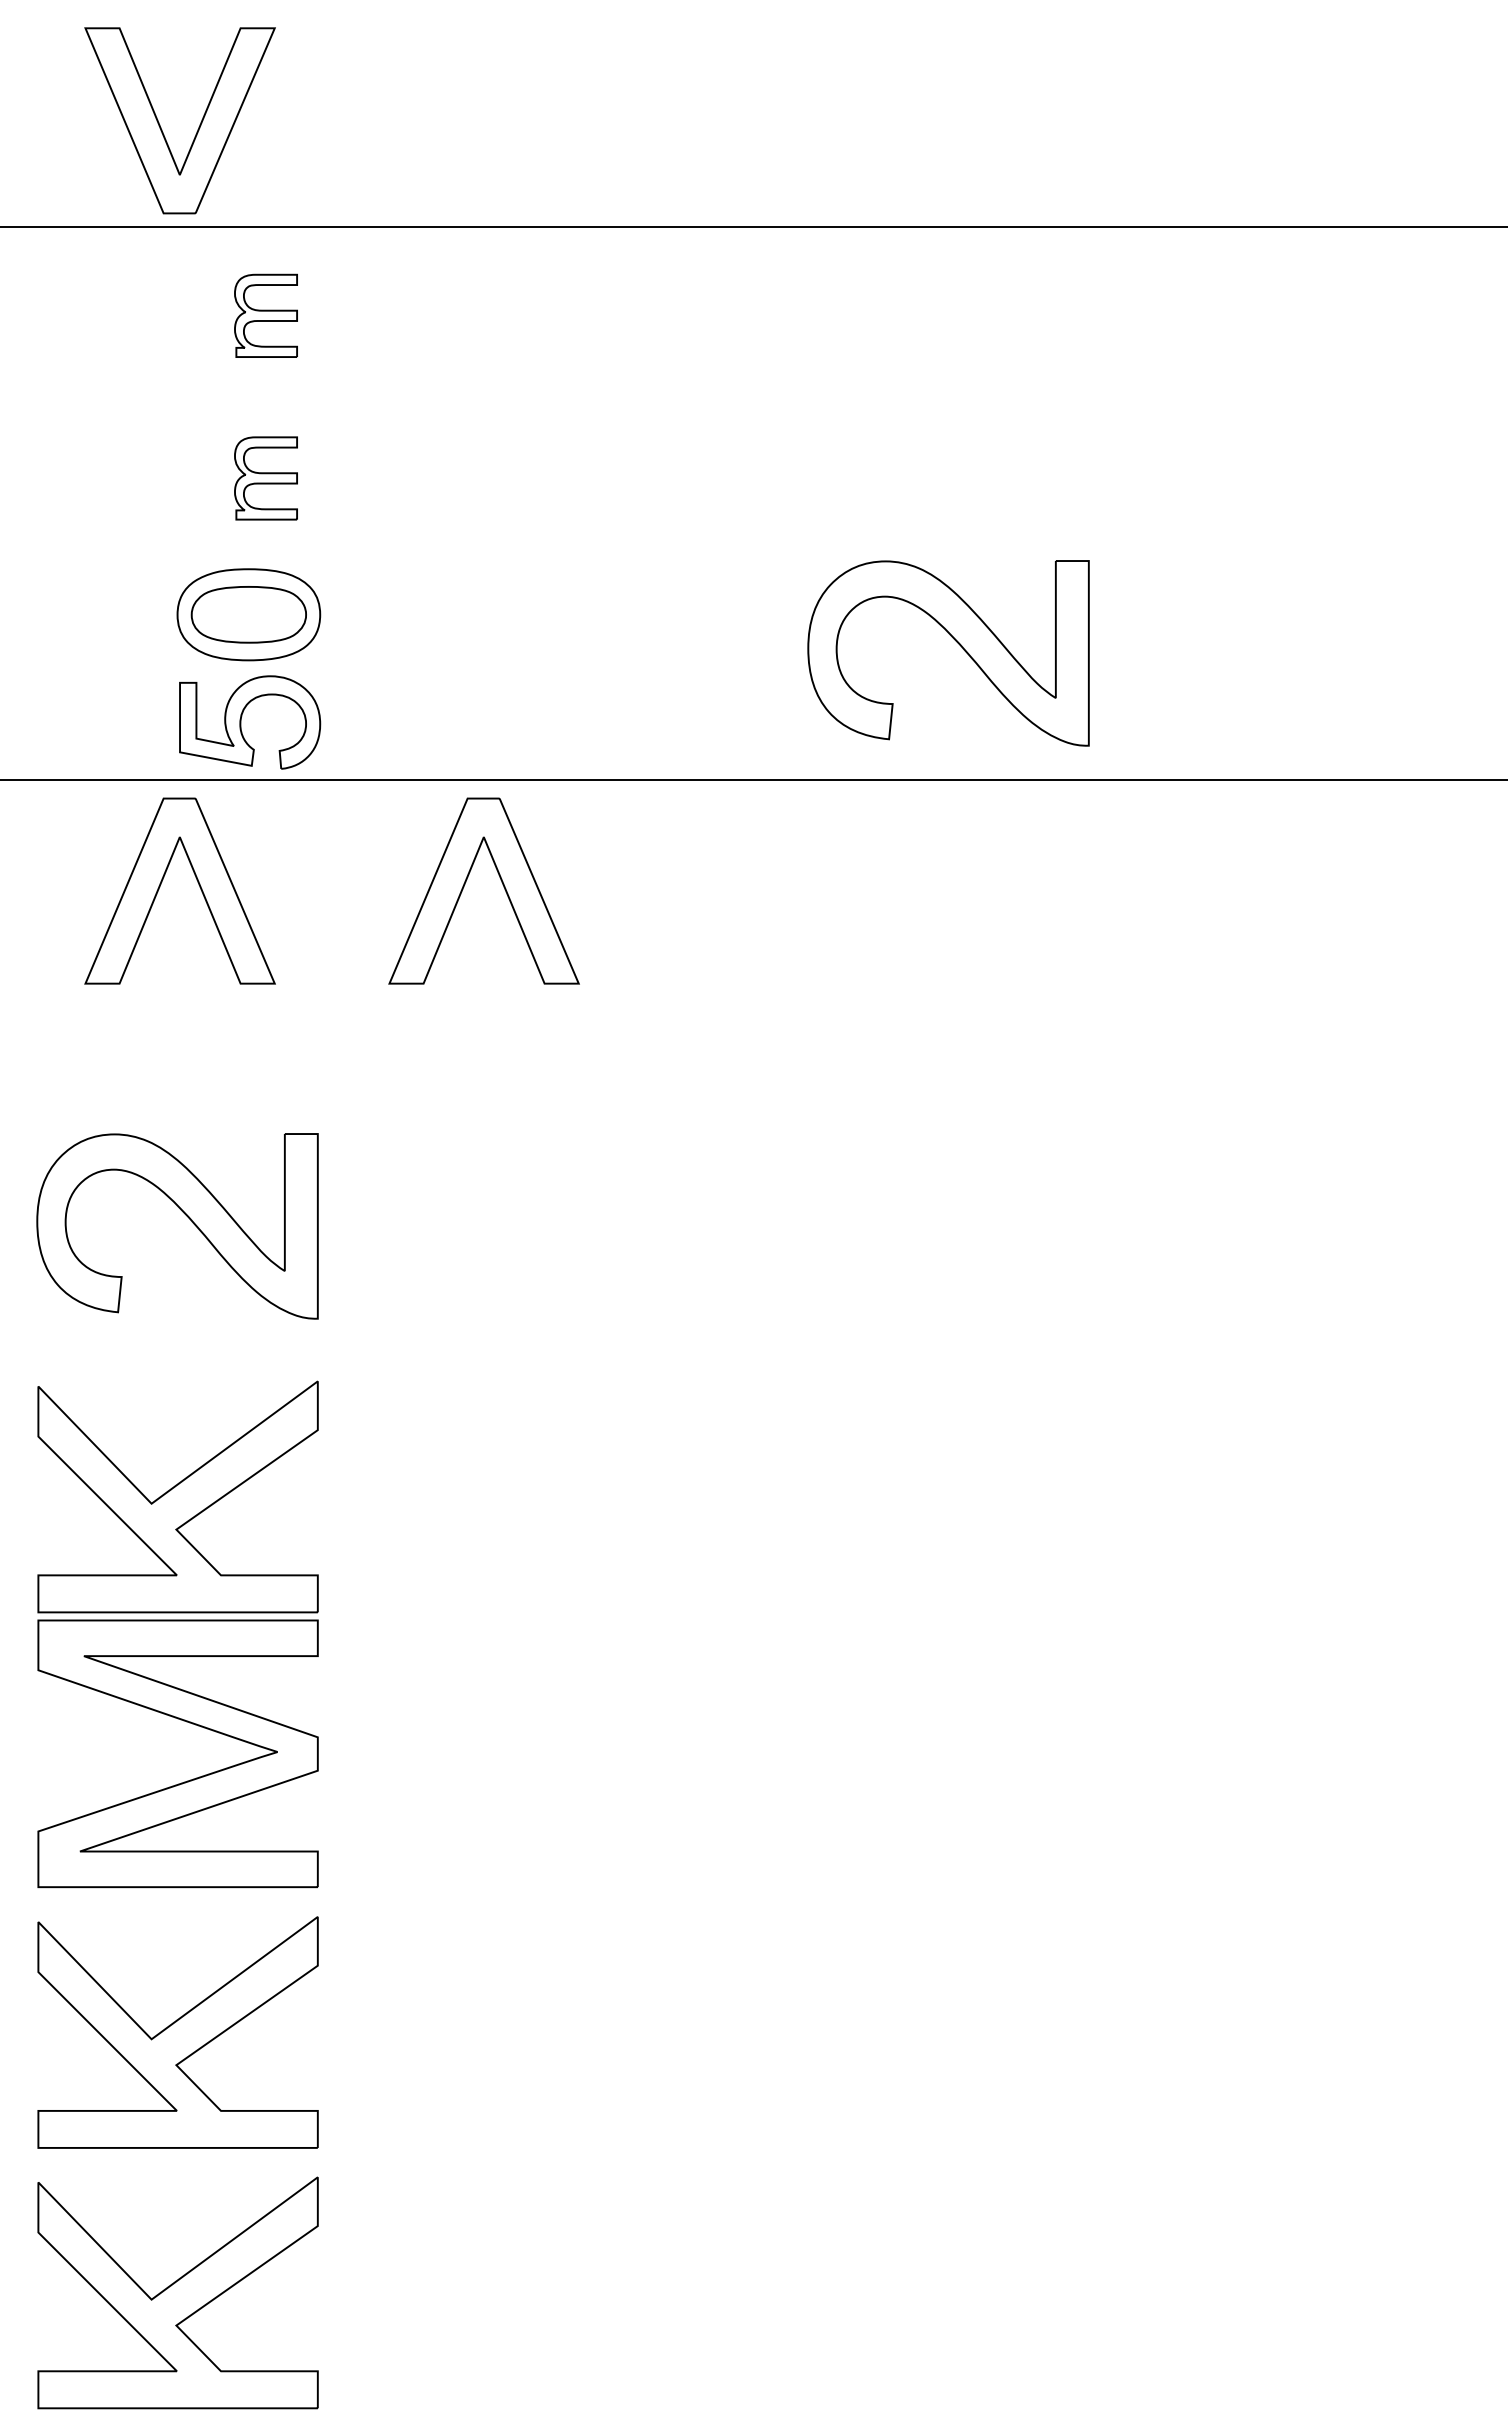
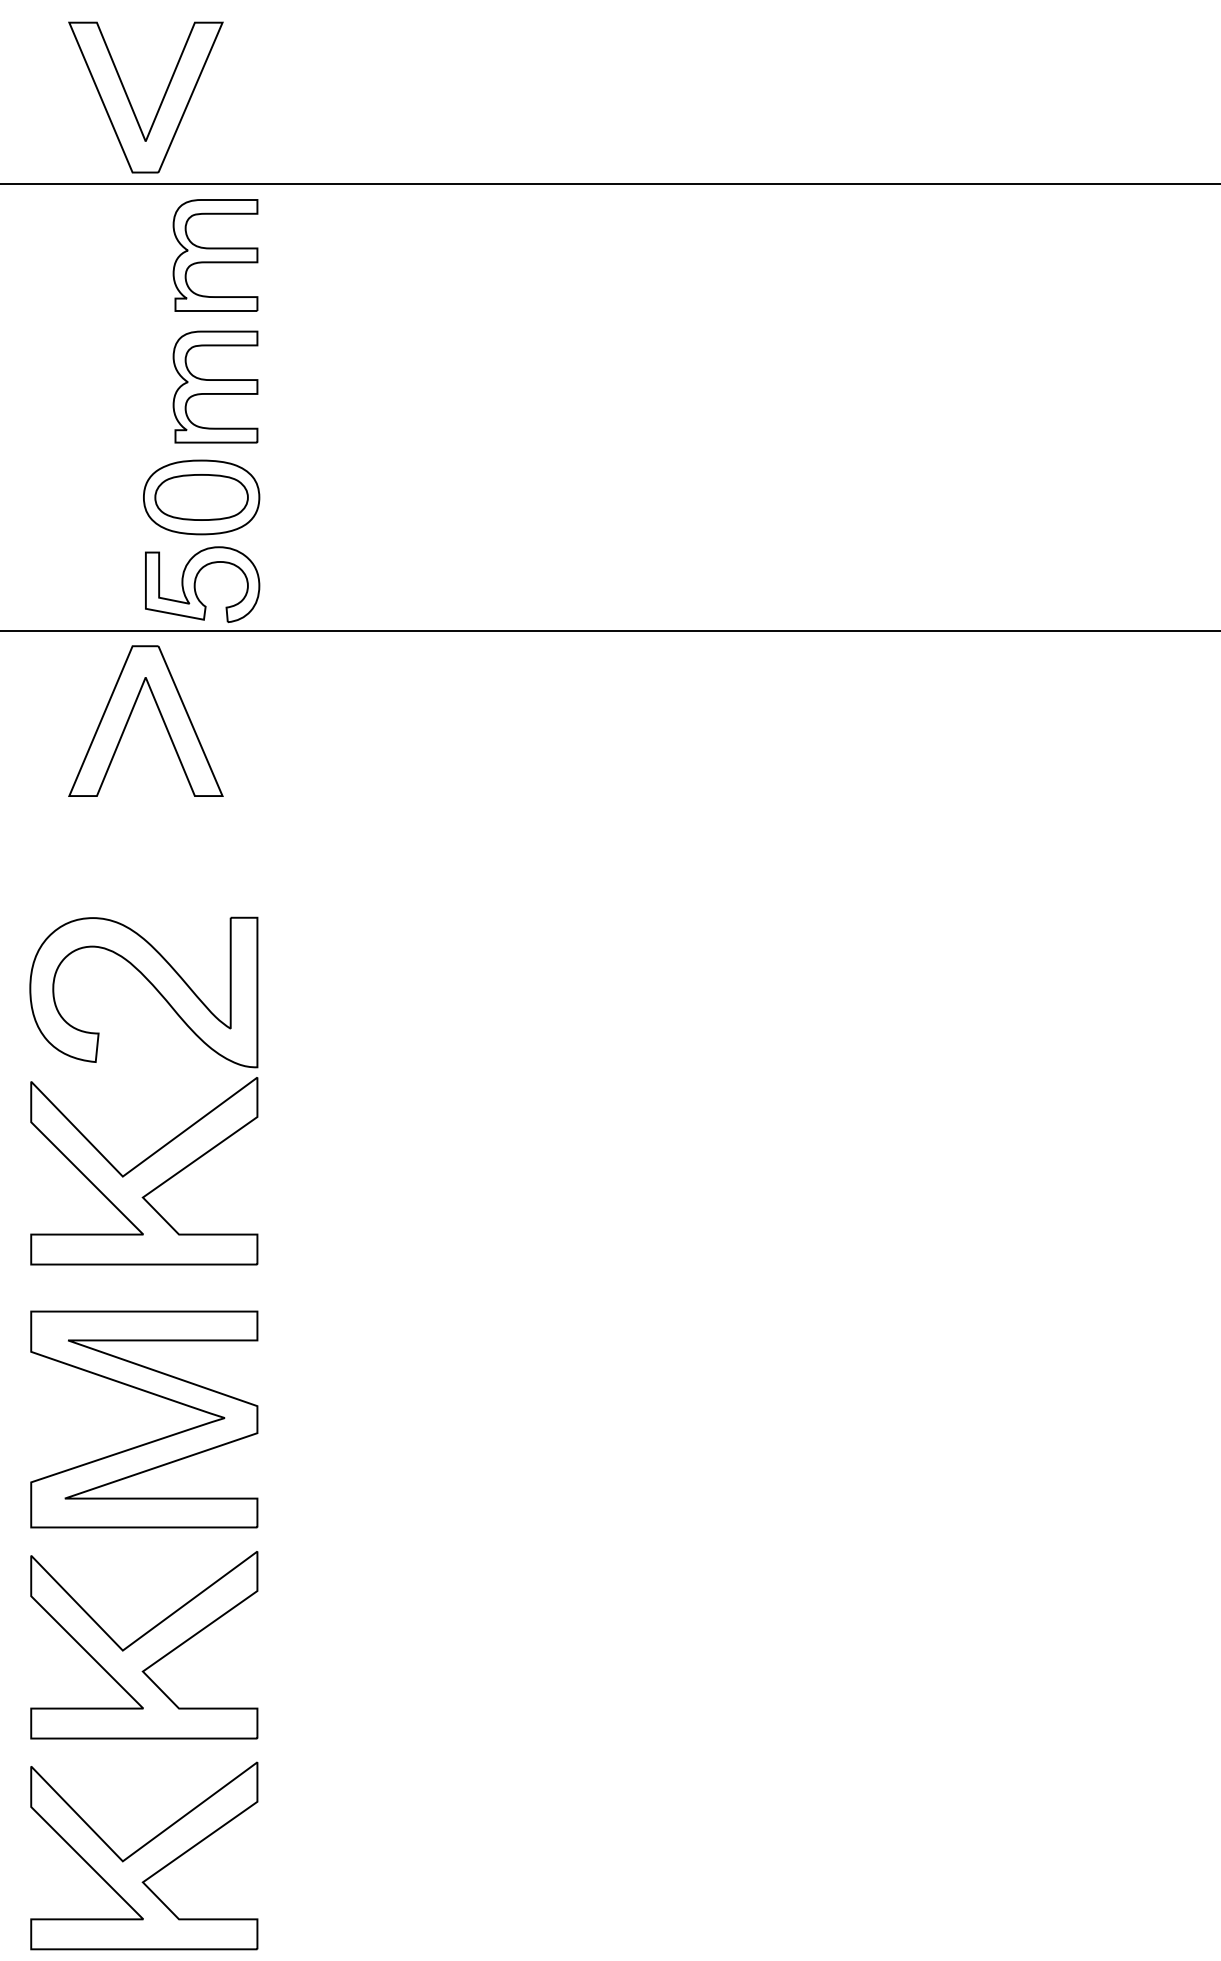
part: (265, 315) -> (215, 255), size x1.67
part: (265, 478) -> (215, 387), size x1.67
part: (957, 643) -> (775, 520), removed
part: (466, 882) -> (377, 714), removed
part: (177, 1496) -> (143, 1170), moved

